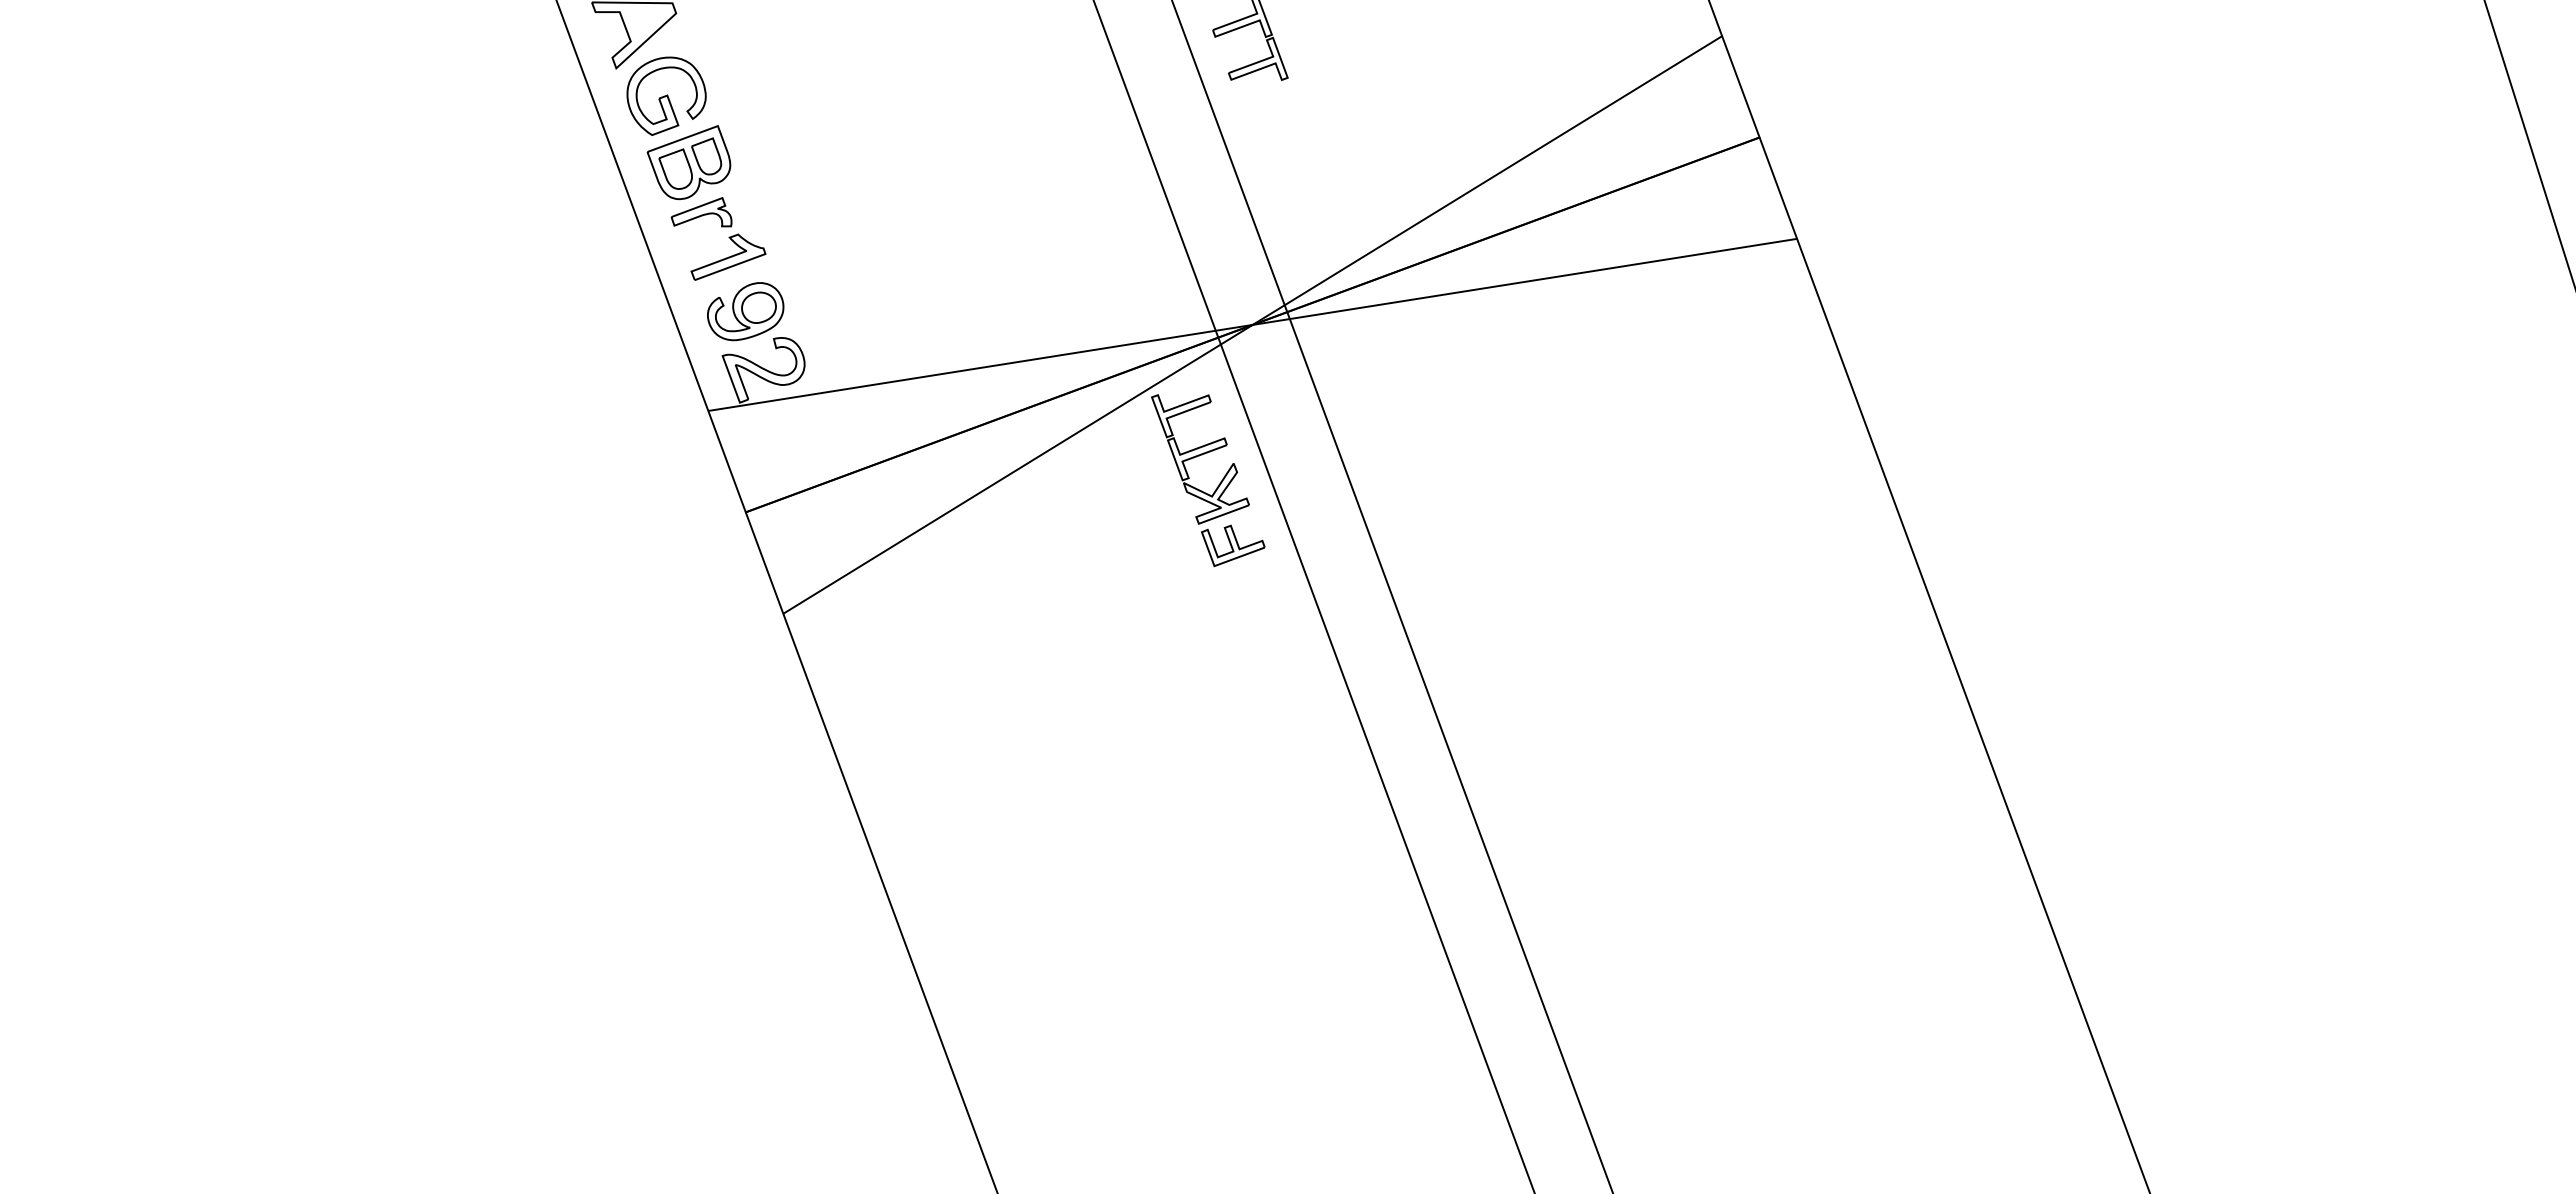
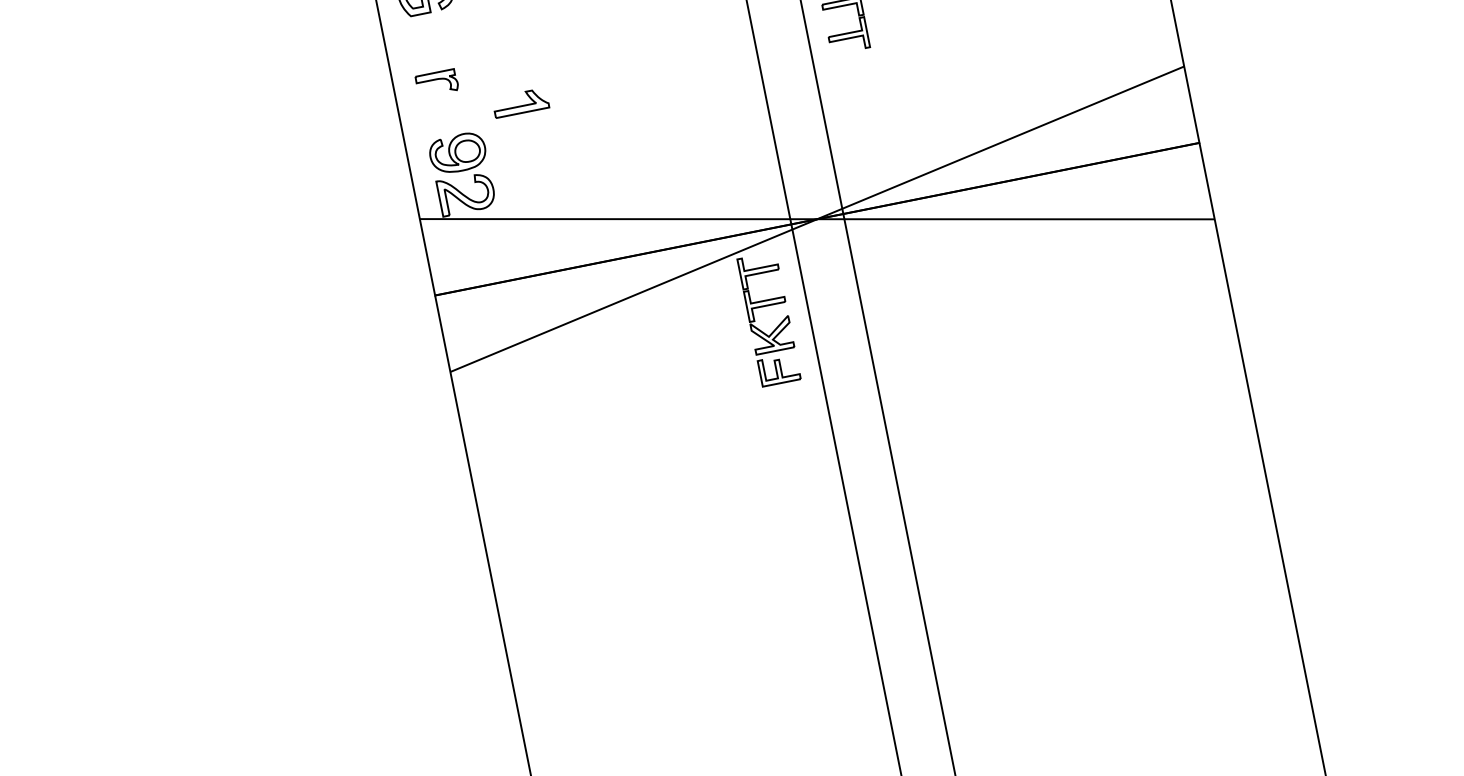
part: (688, 162) -> (433, 39), removed
part: (728, 256) -> (522, 105), moved

